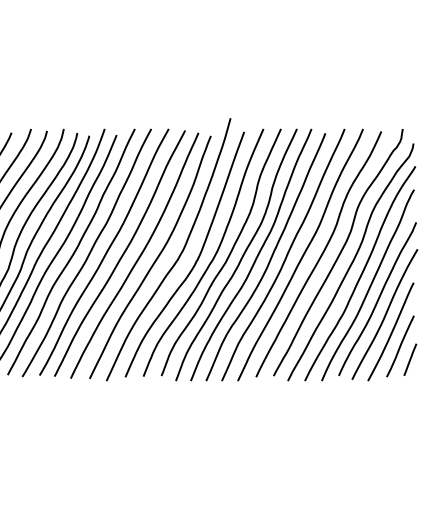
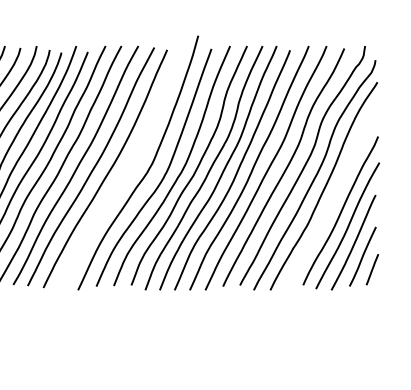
curve: (154, 260) -> (124, 173), removed
curve: (369, 285) -> (332, 197), removed

